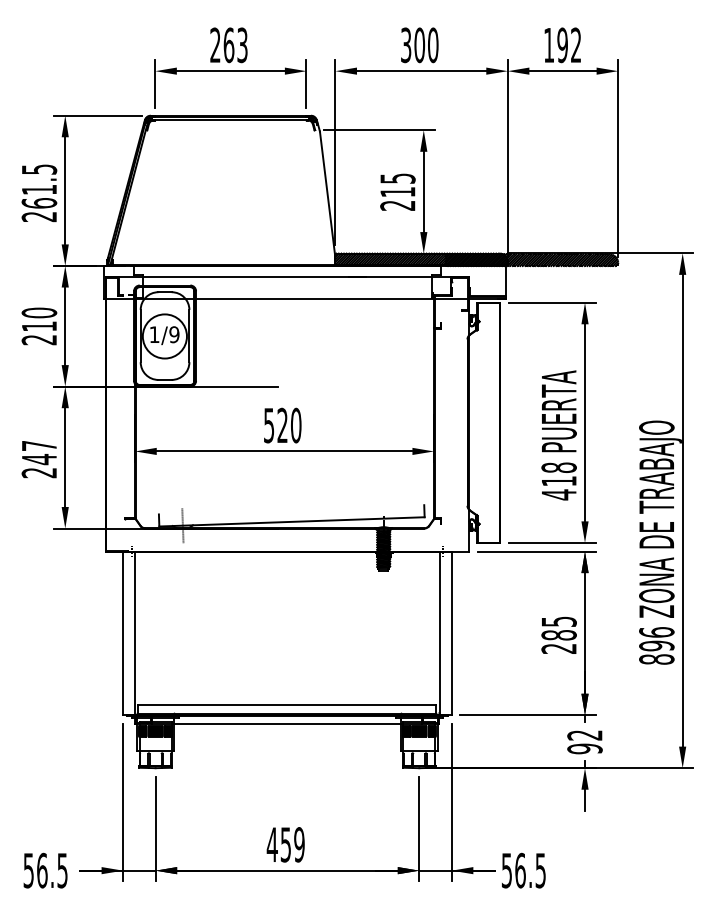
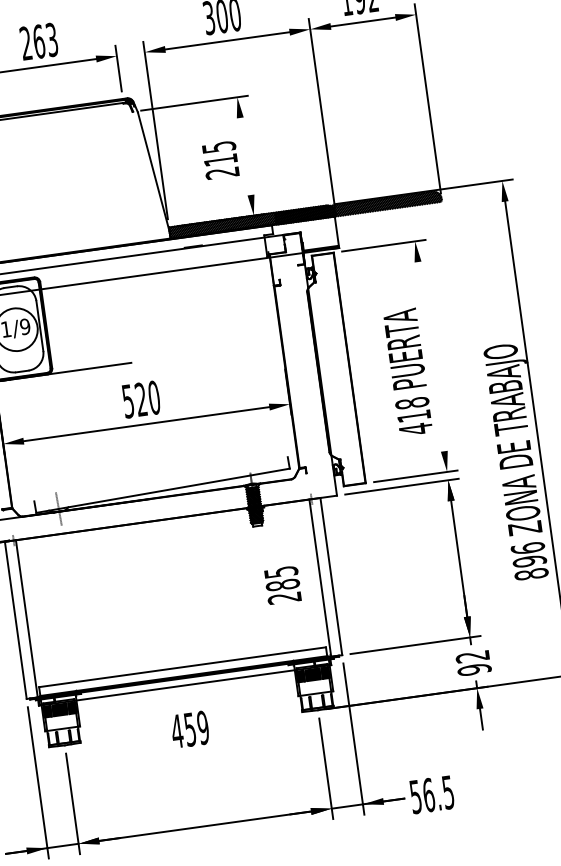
line: (423, 191) -> (245, 156), removed
line: (585, 422) -> (431, 356), removed
text: (558, 634) -> (282, 584), moved
text: (285, 844) -> (189, 729), moved

